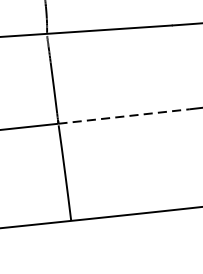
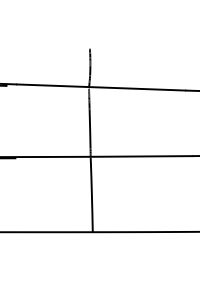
line: (124, 116) -> (141, 156), dashed -> solid

